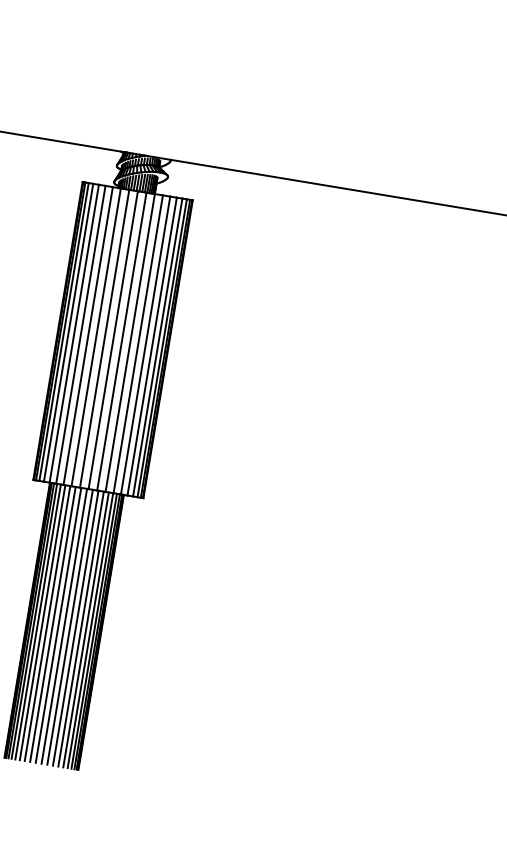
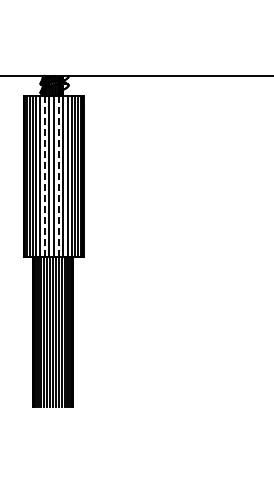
line: (95, 337) -> (44, 176), solid -> dashed
line: (121, 341) -> (58, 176), solid -> dashed

